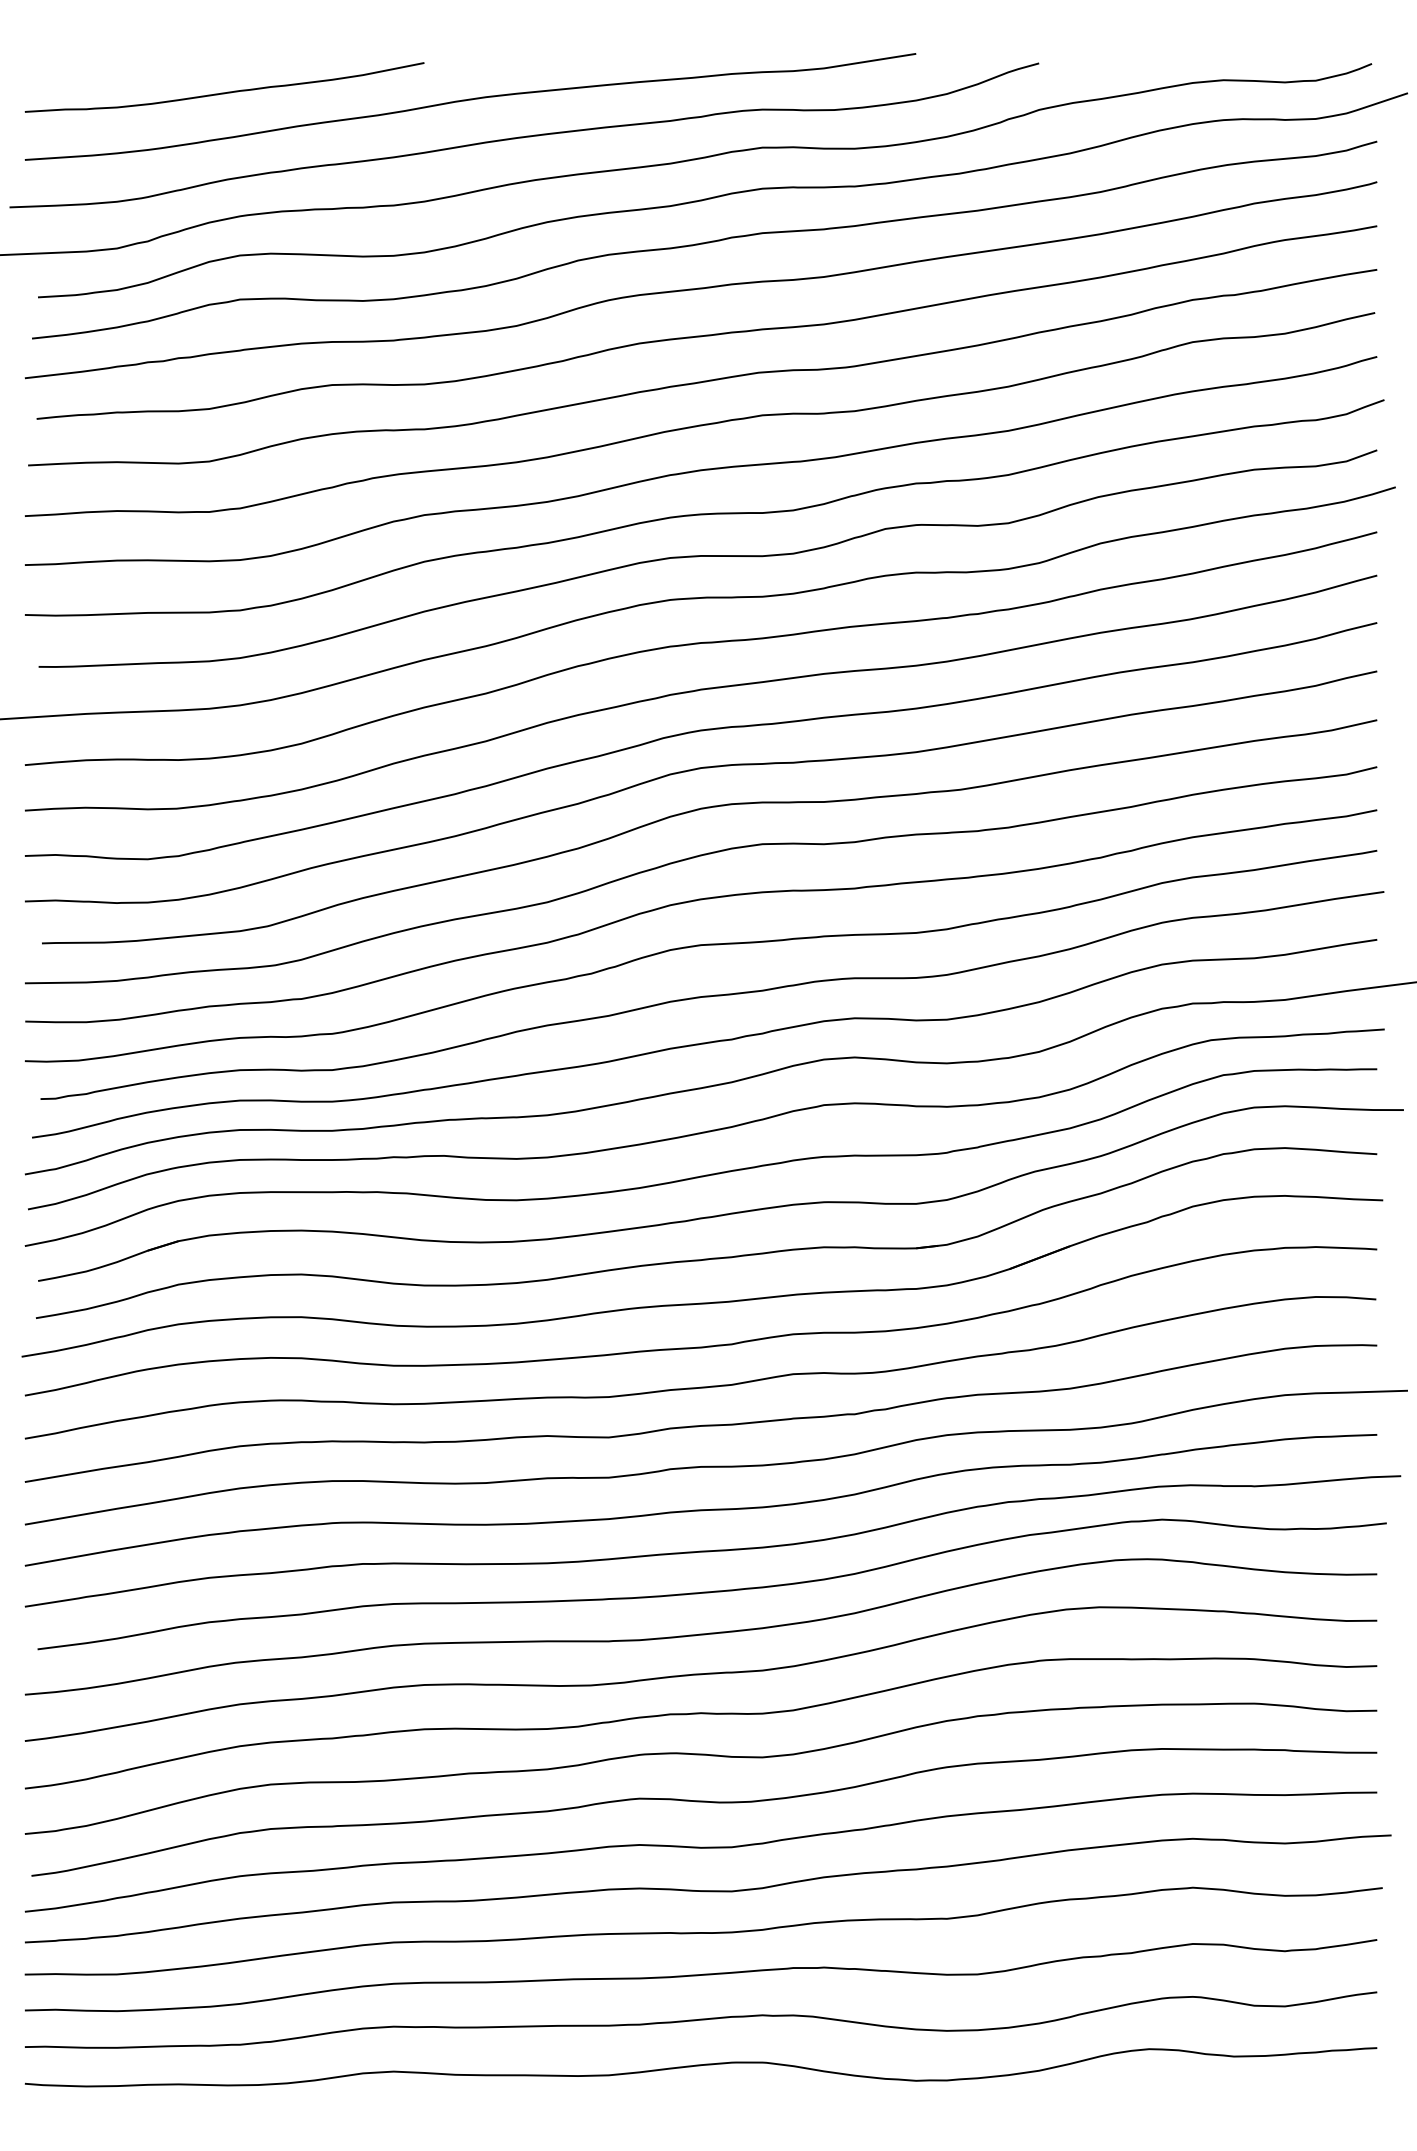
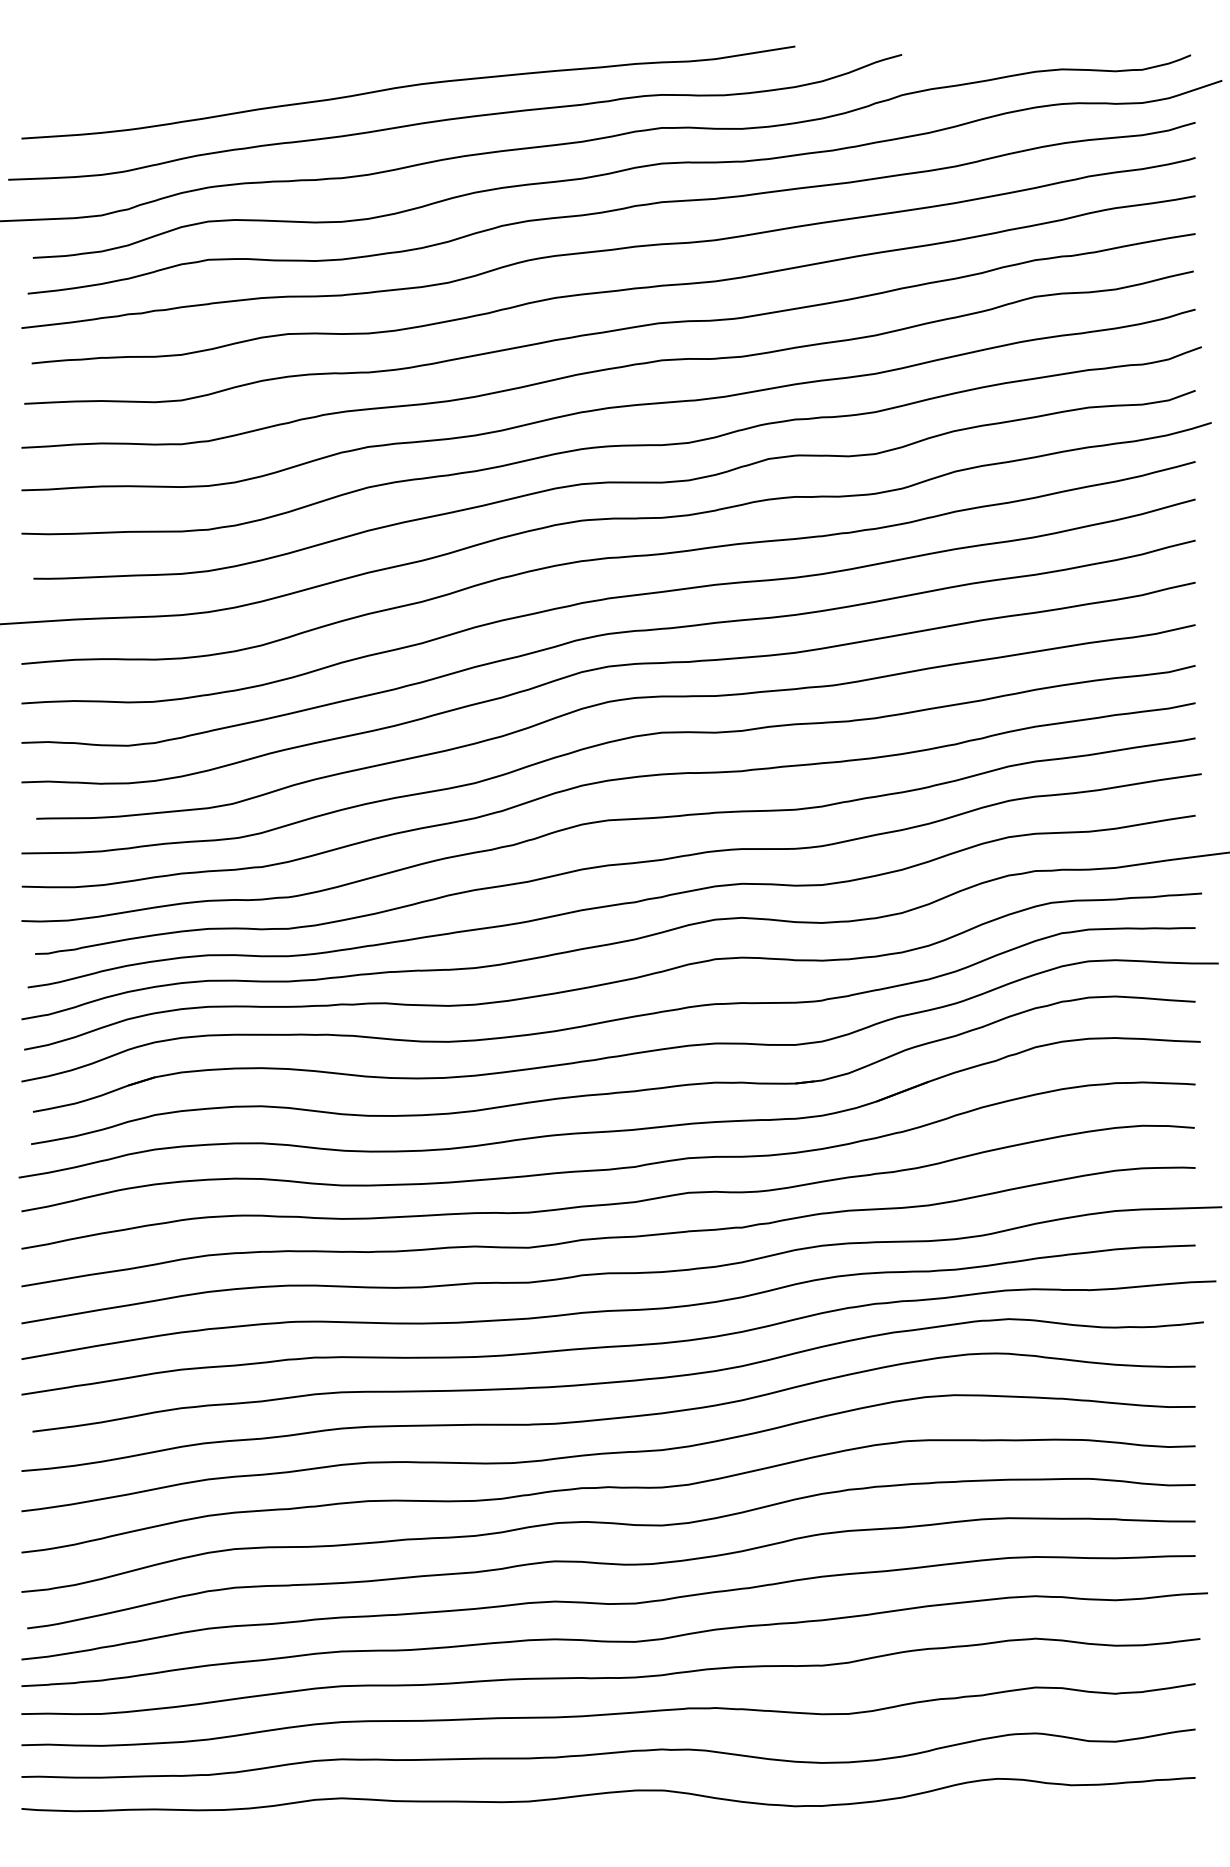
curve: (227, 91) -> (197, 79), removed

